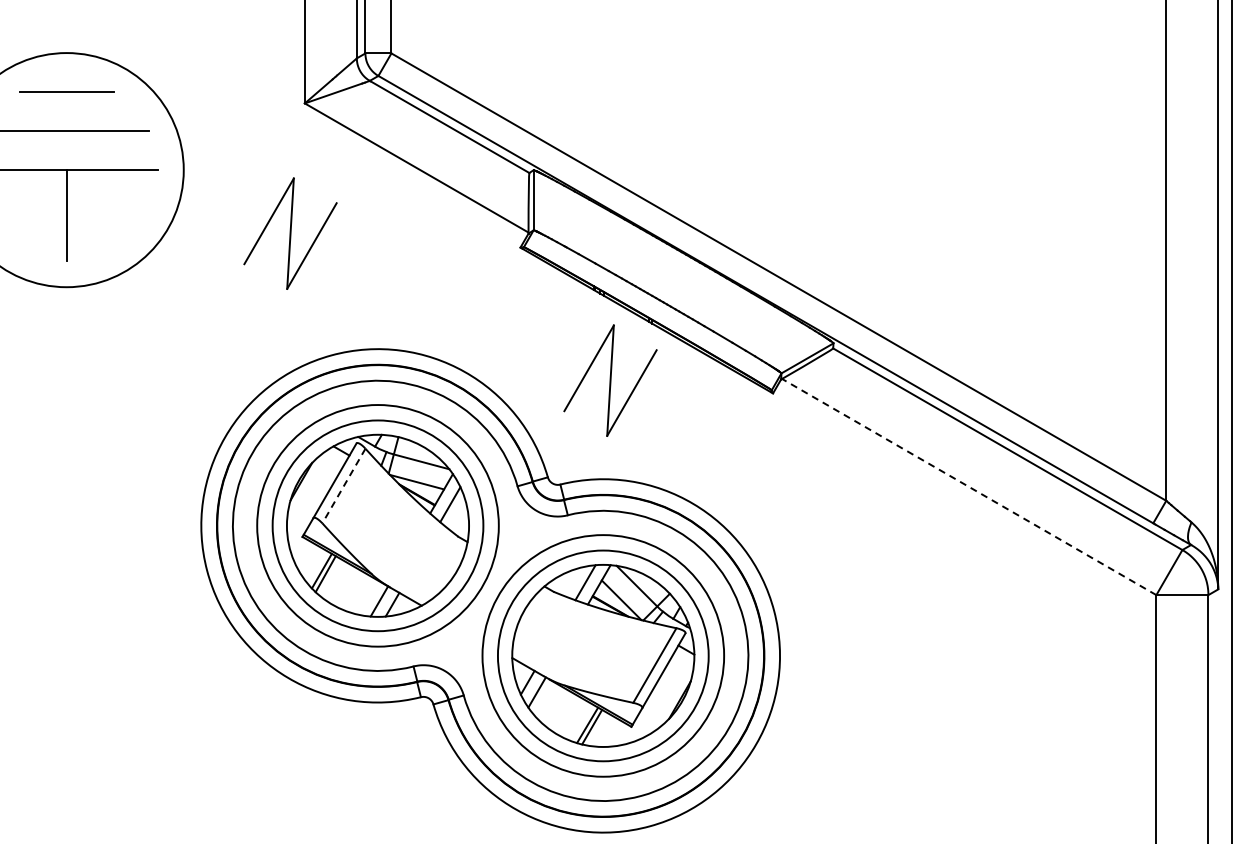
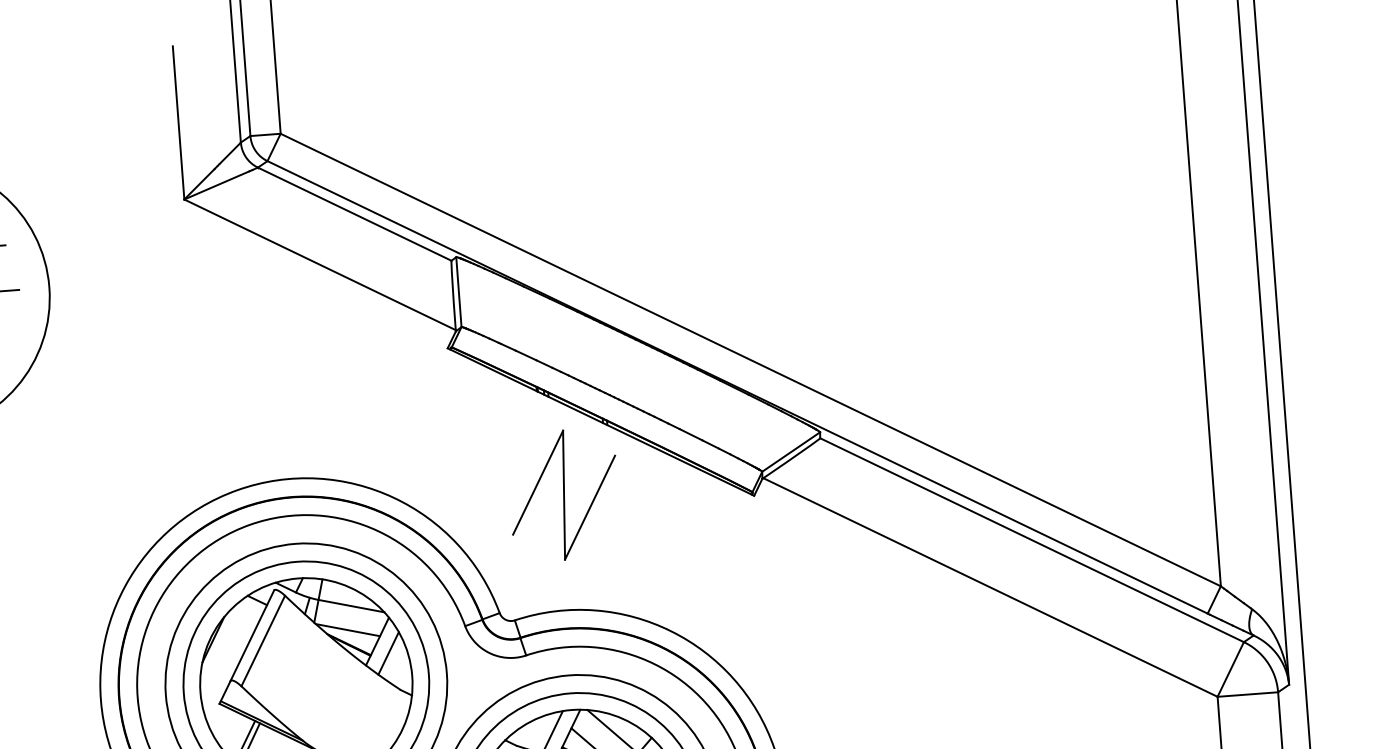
part: (290, 233) -> (179, 352), removed
line: (343, 486) -> (262, 641), dashed -> solid
line: (968, 486) -> (989, 586), dashed -> solid

